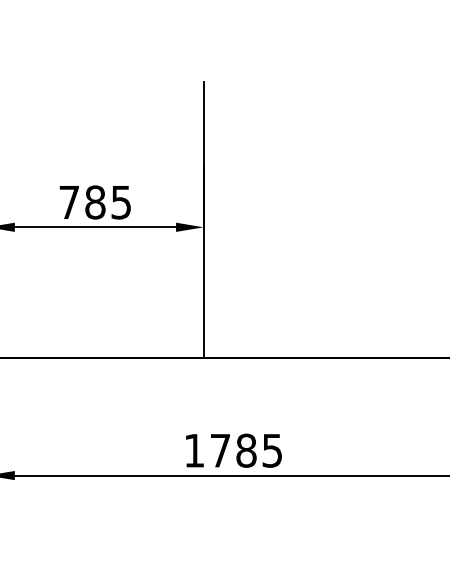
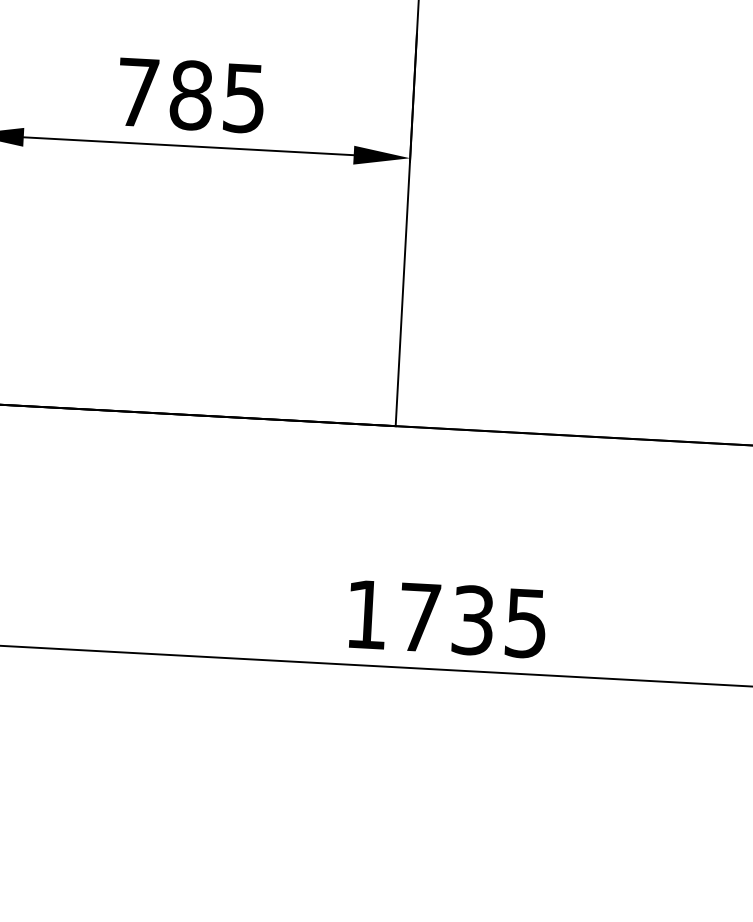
text: (246, 450) -> (473, 619), 1785 -> 1735

